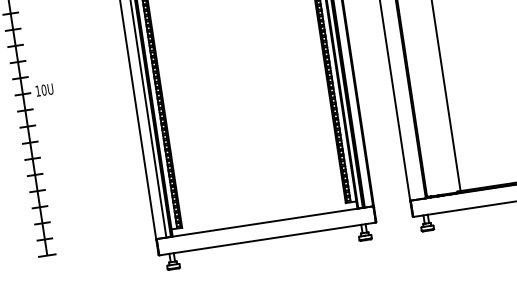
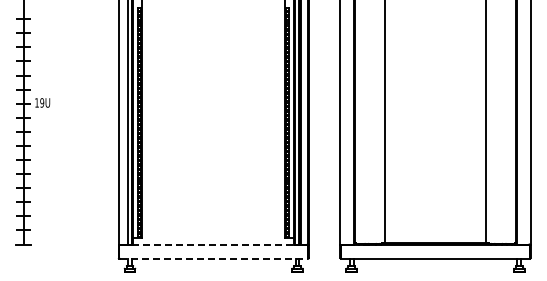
text: (43, 89) -> (41, 102), 10U -> 19U
line: (265, 222) -> (214, 244), solid -> dashed
line: (268, 238) -> (214, 258), solid -> dashed

